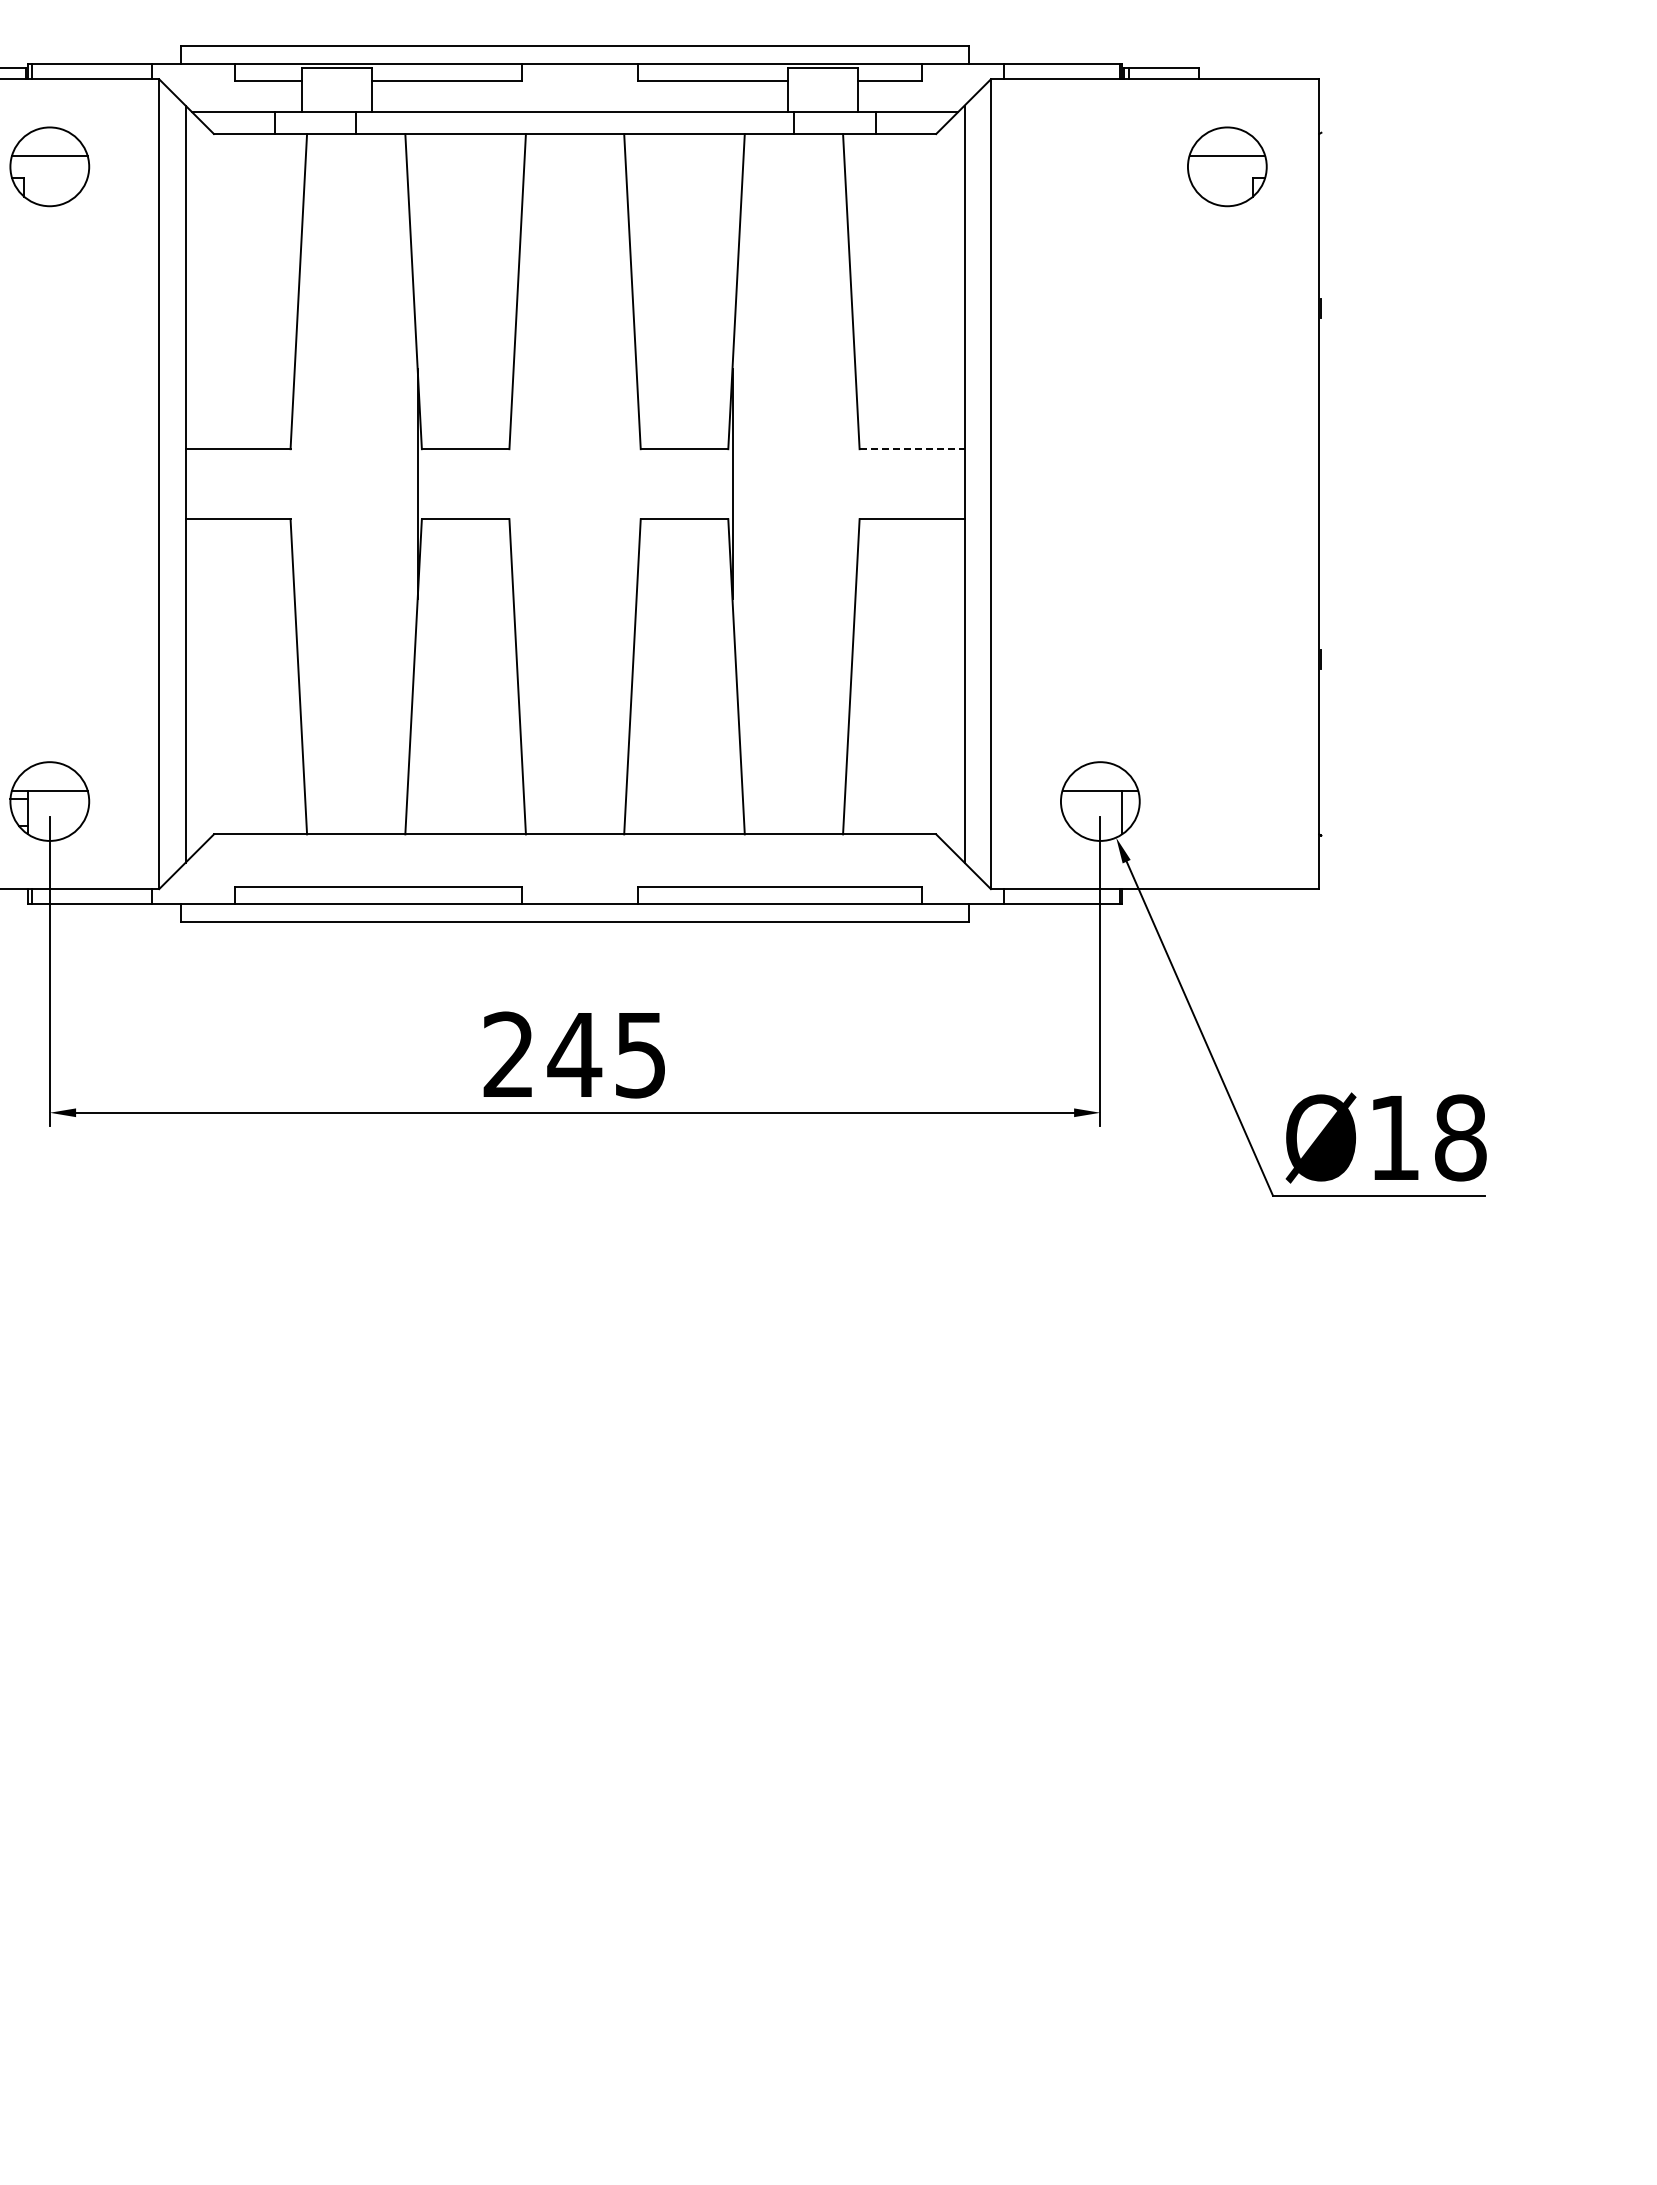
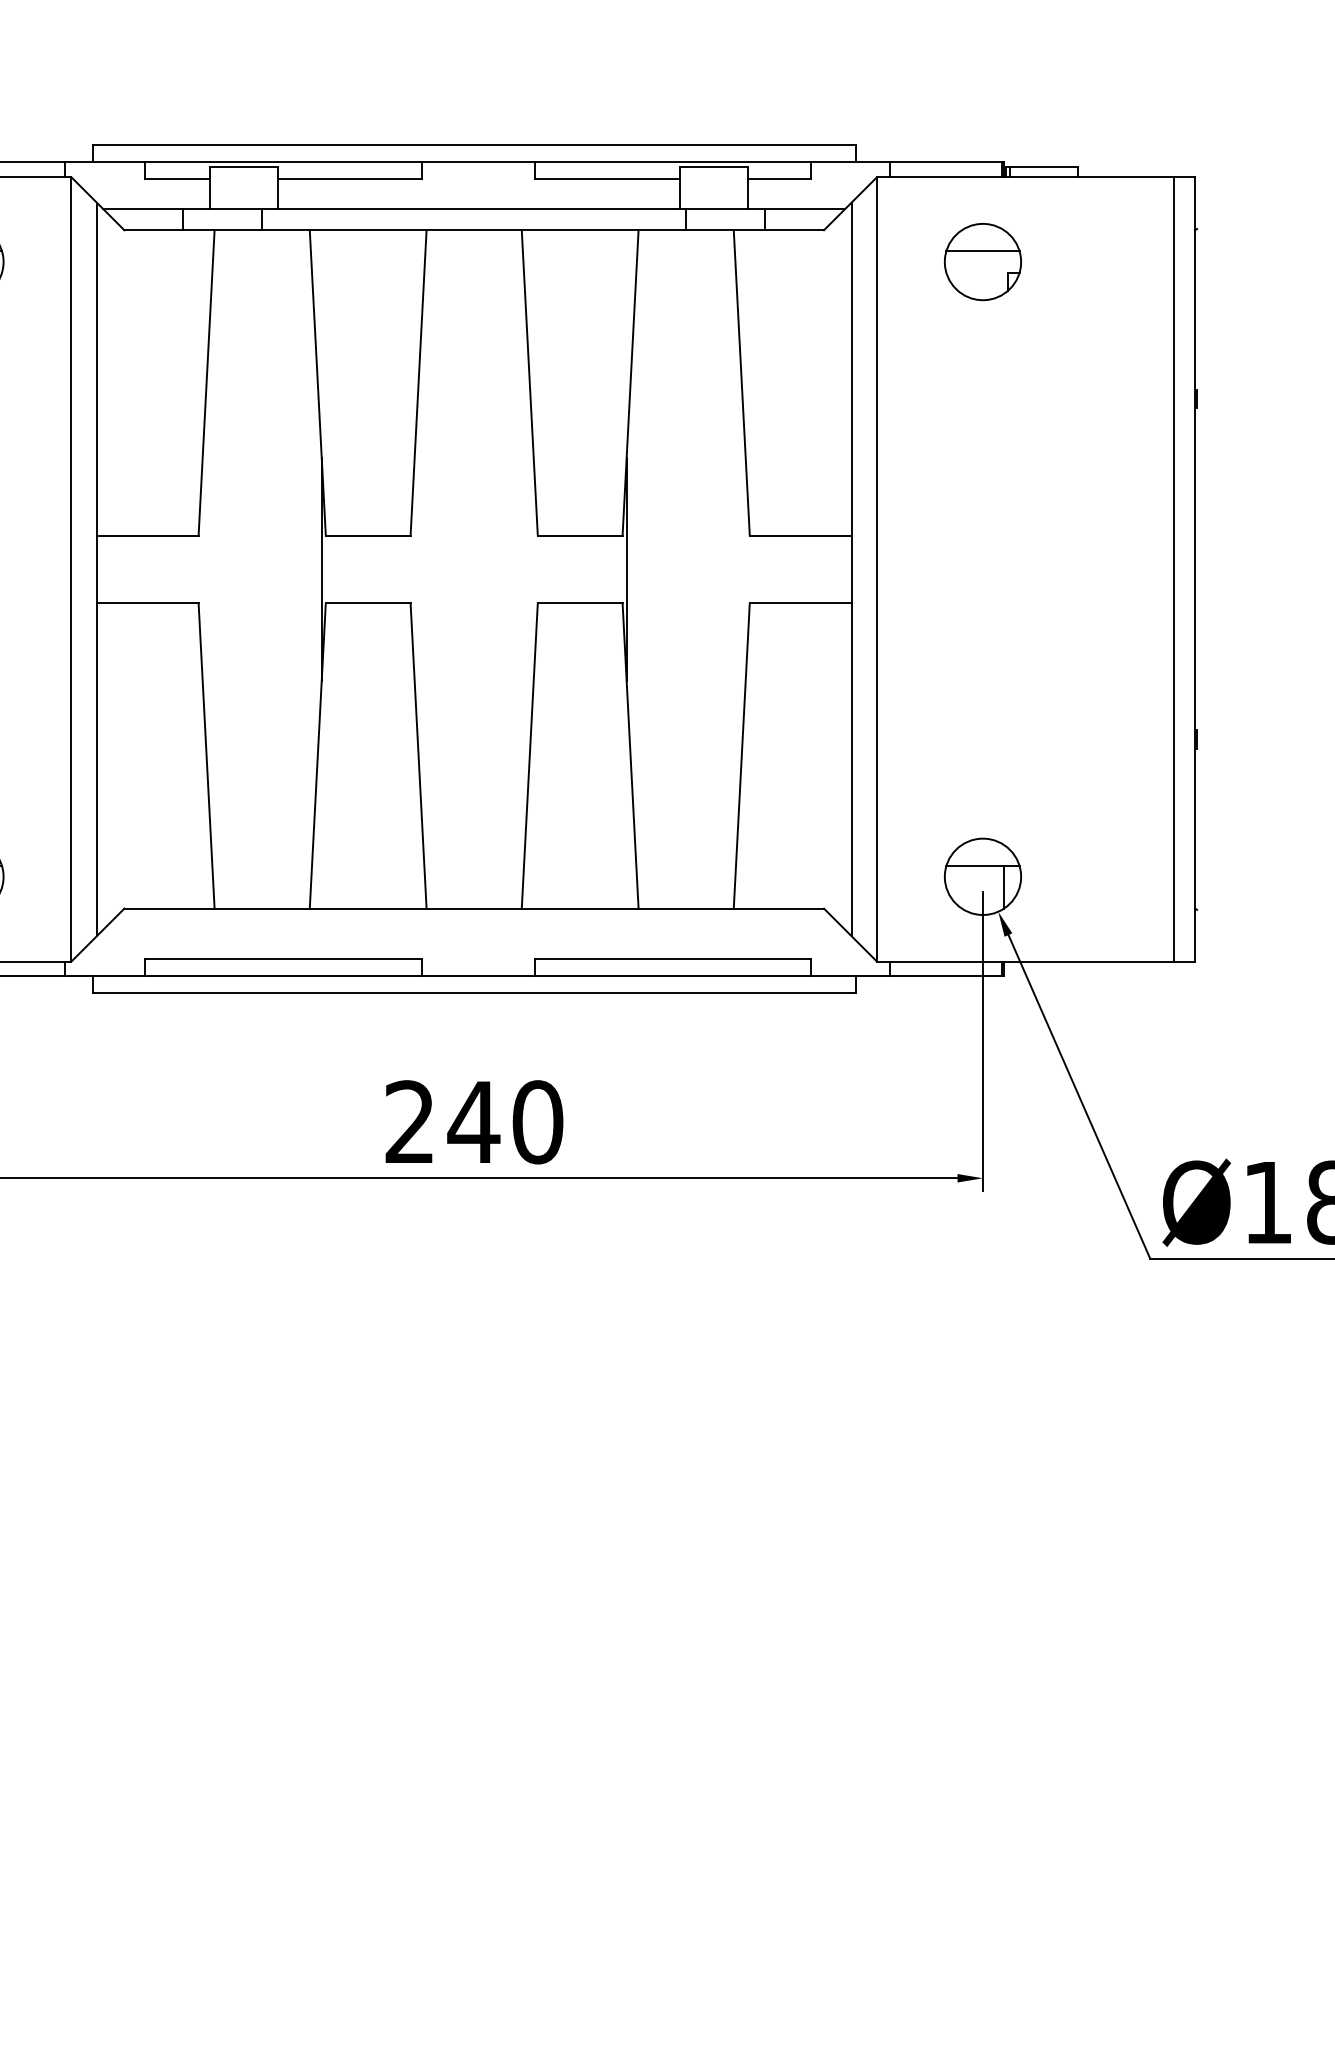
part: (1227, 166) -> (983, 261), moved
line: (912, 449) -> (801, 535), dashed -> solid
line: (1297, 484) -> (1173, 569), added
text: (641, 1054) -> (538, 1121), 245 -> 240

